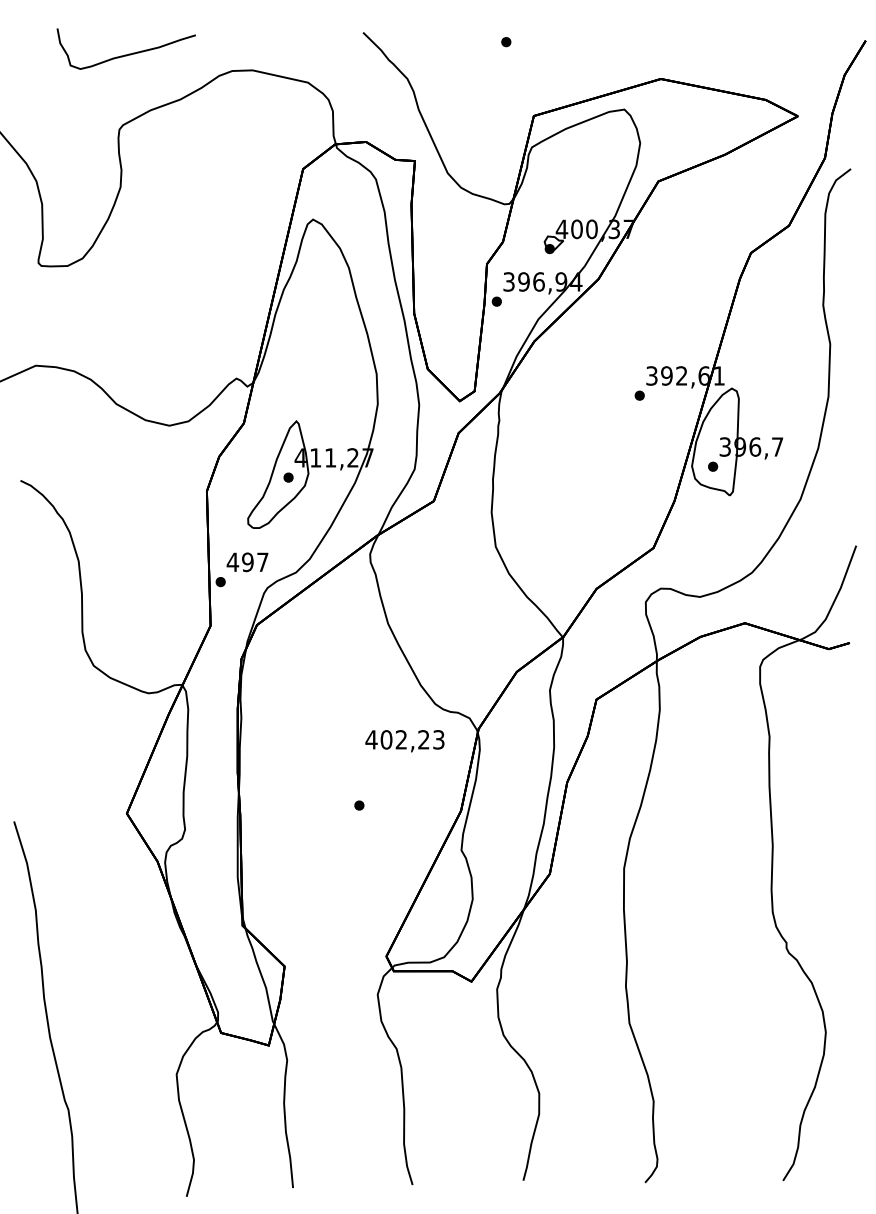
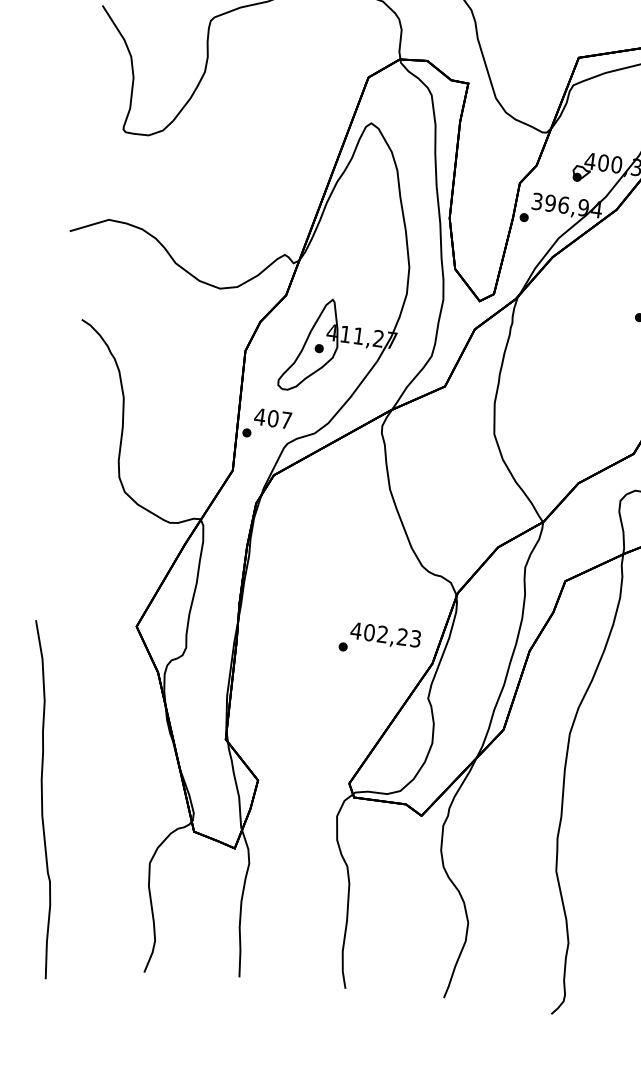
text: (247, 562) -> (272, 418), 497 -> 407
text: (404, 741) -> (385, 636), moved

